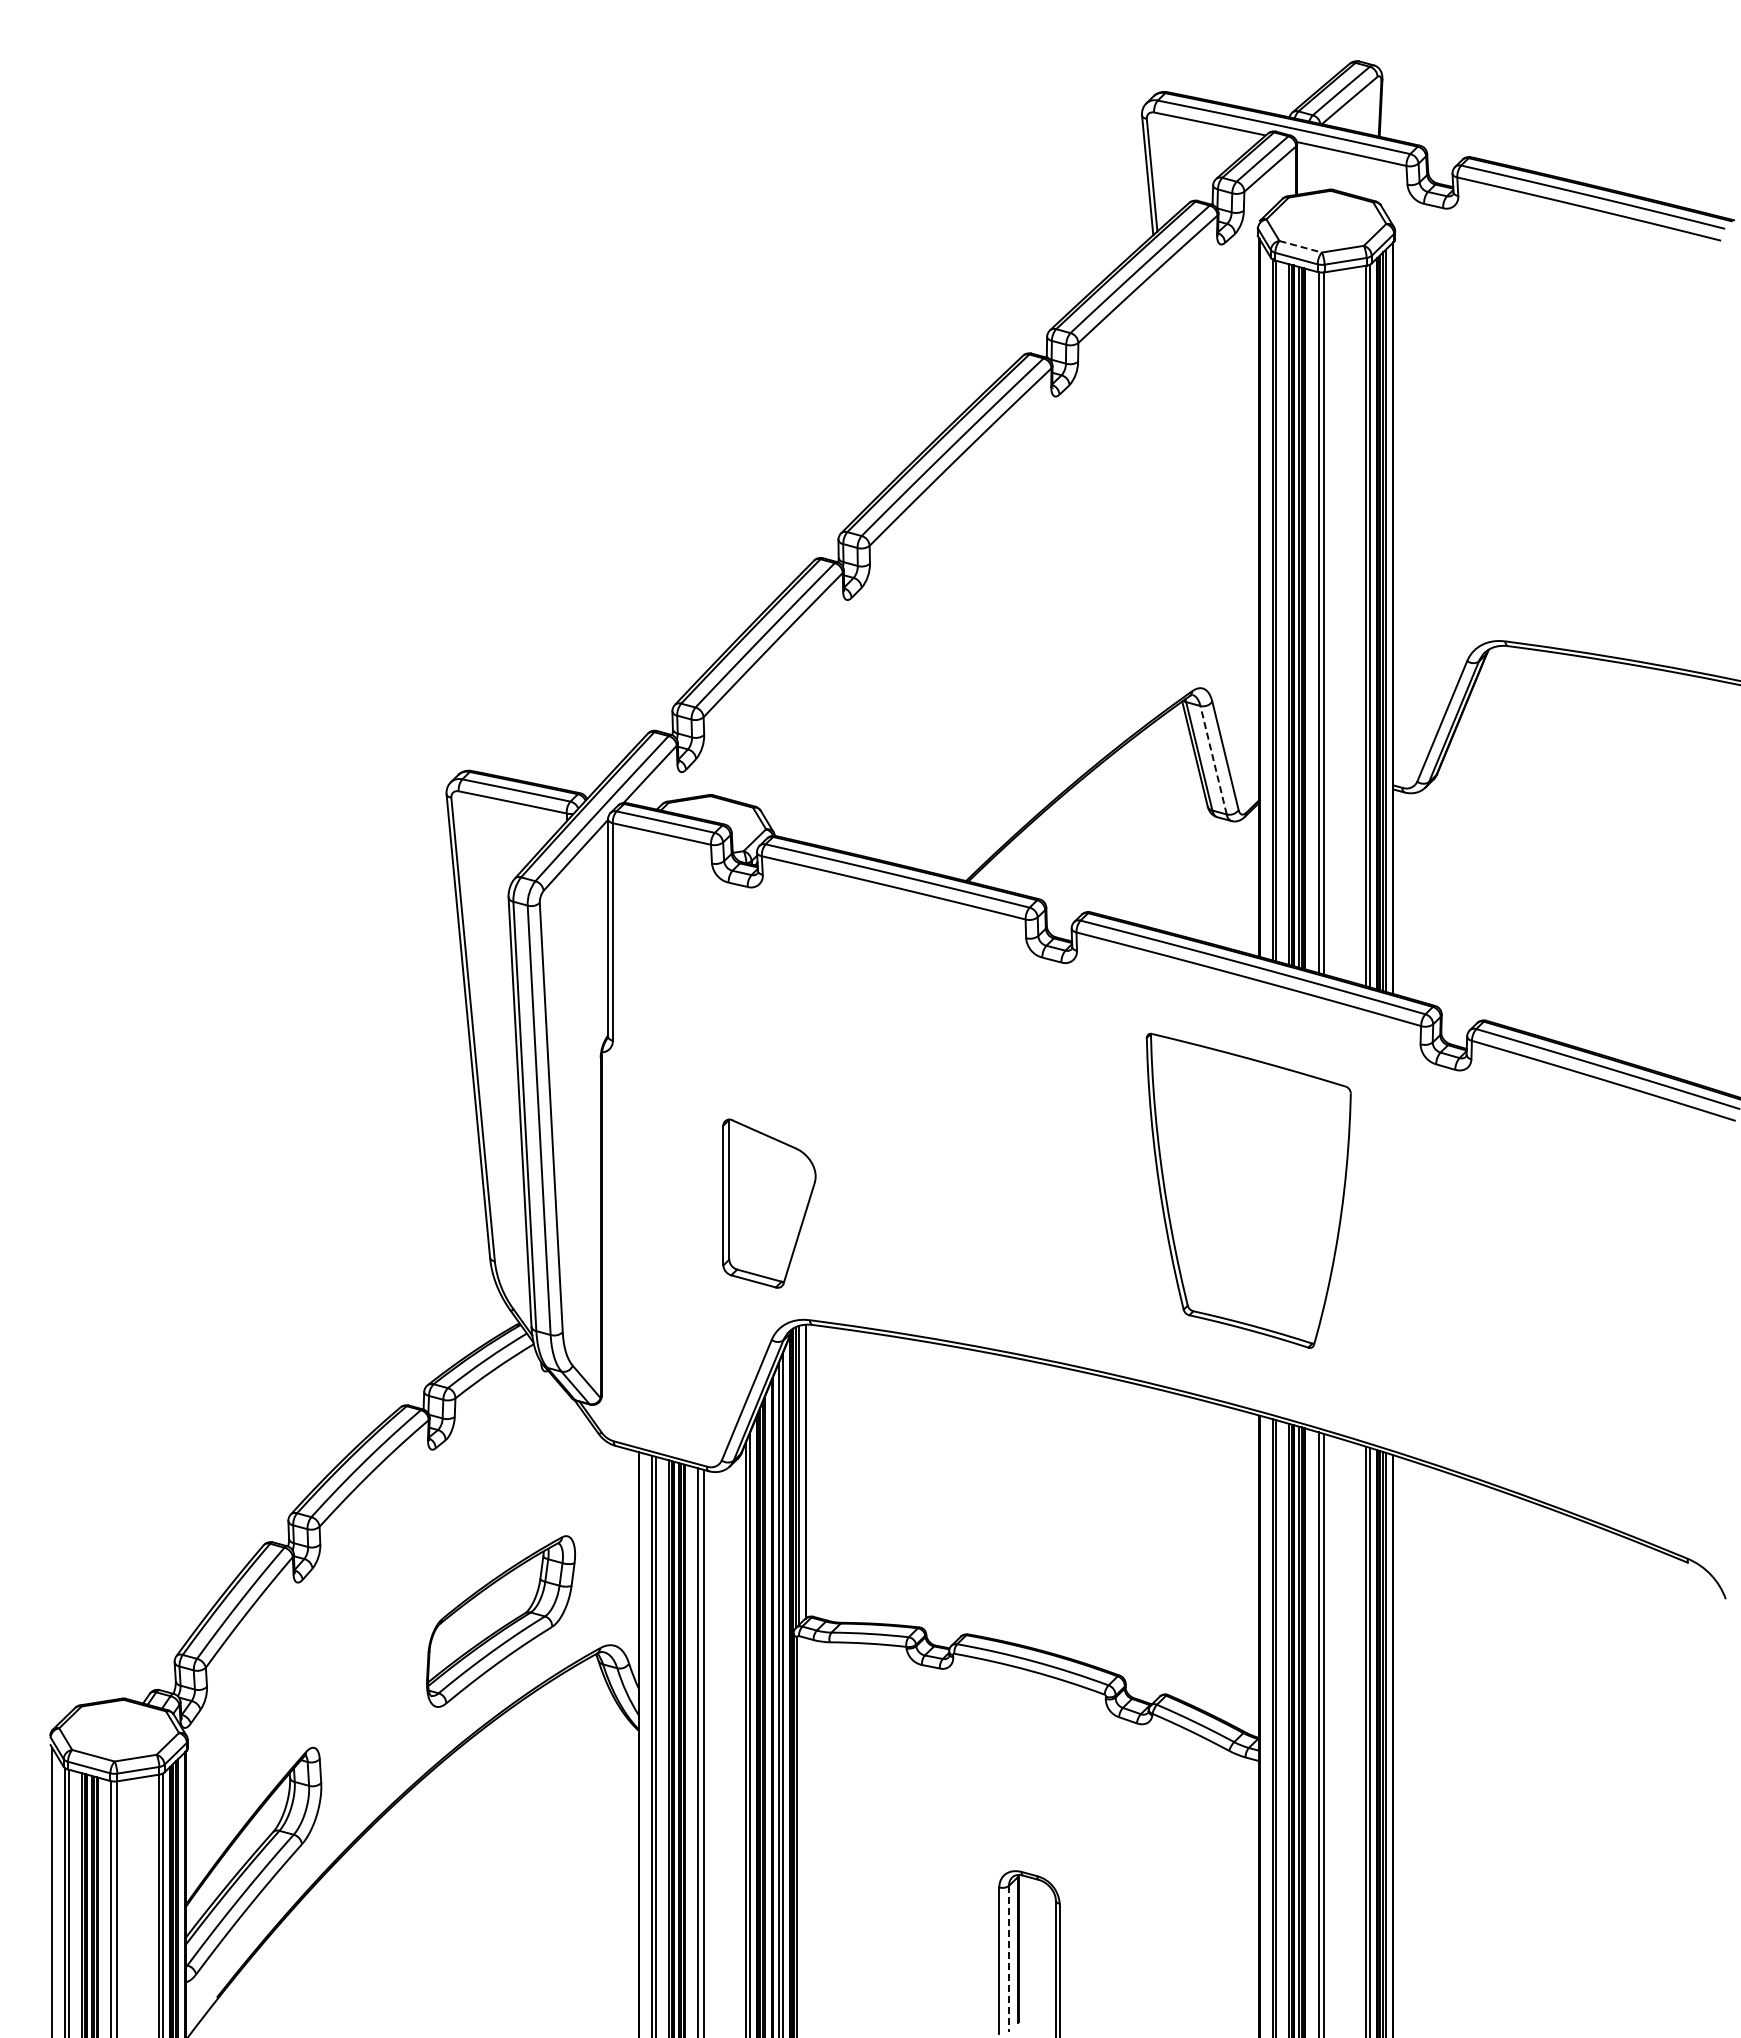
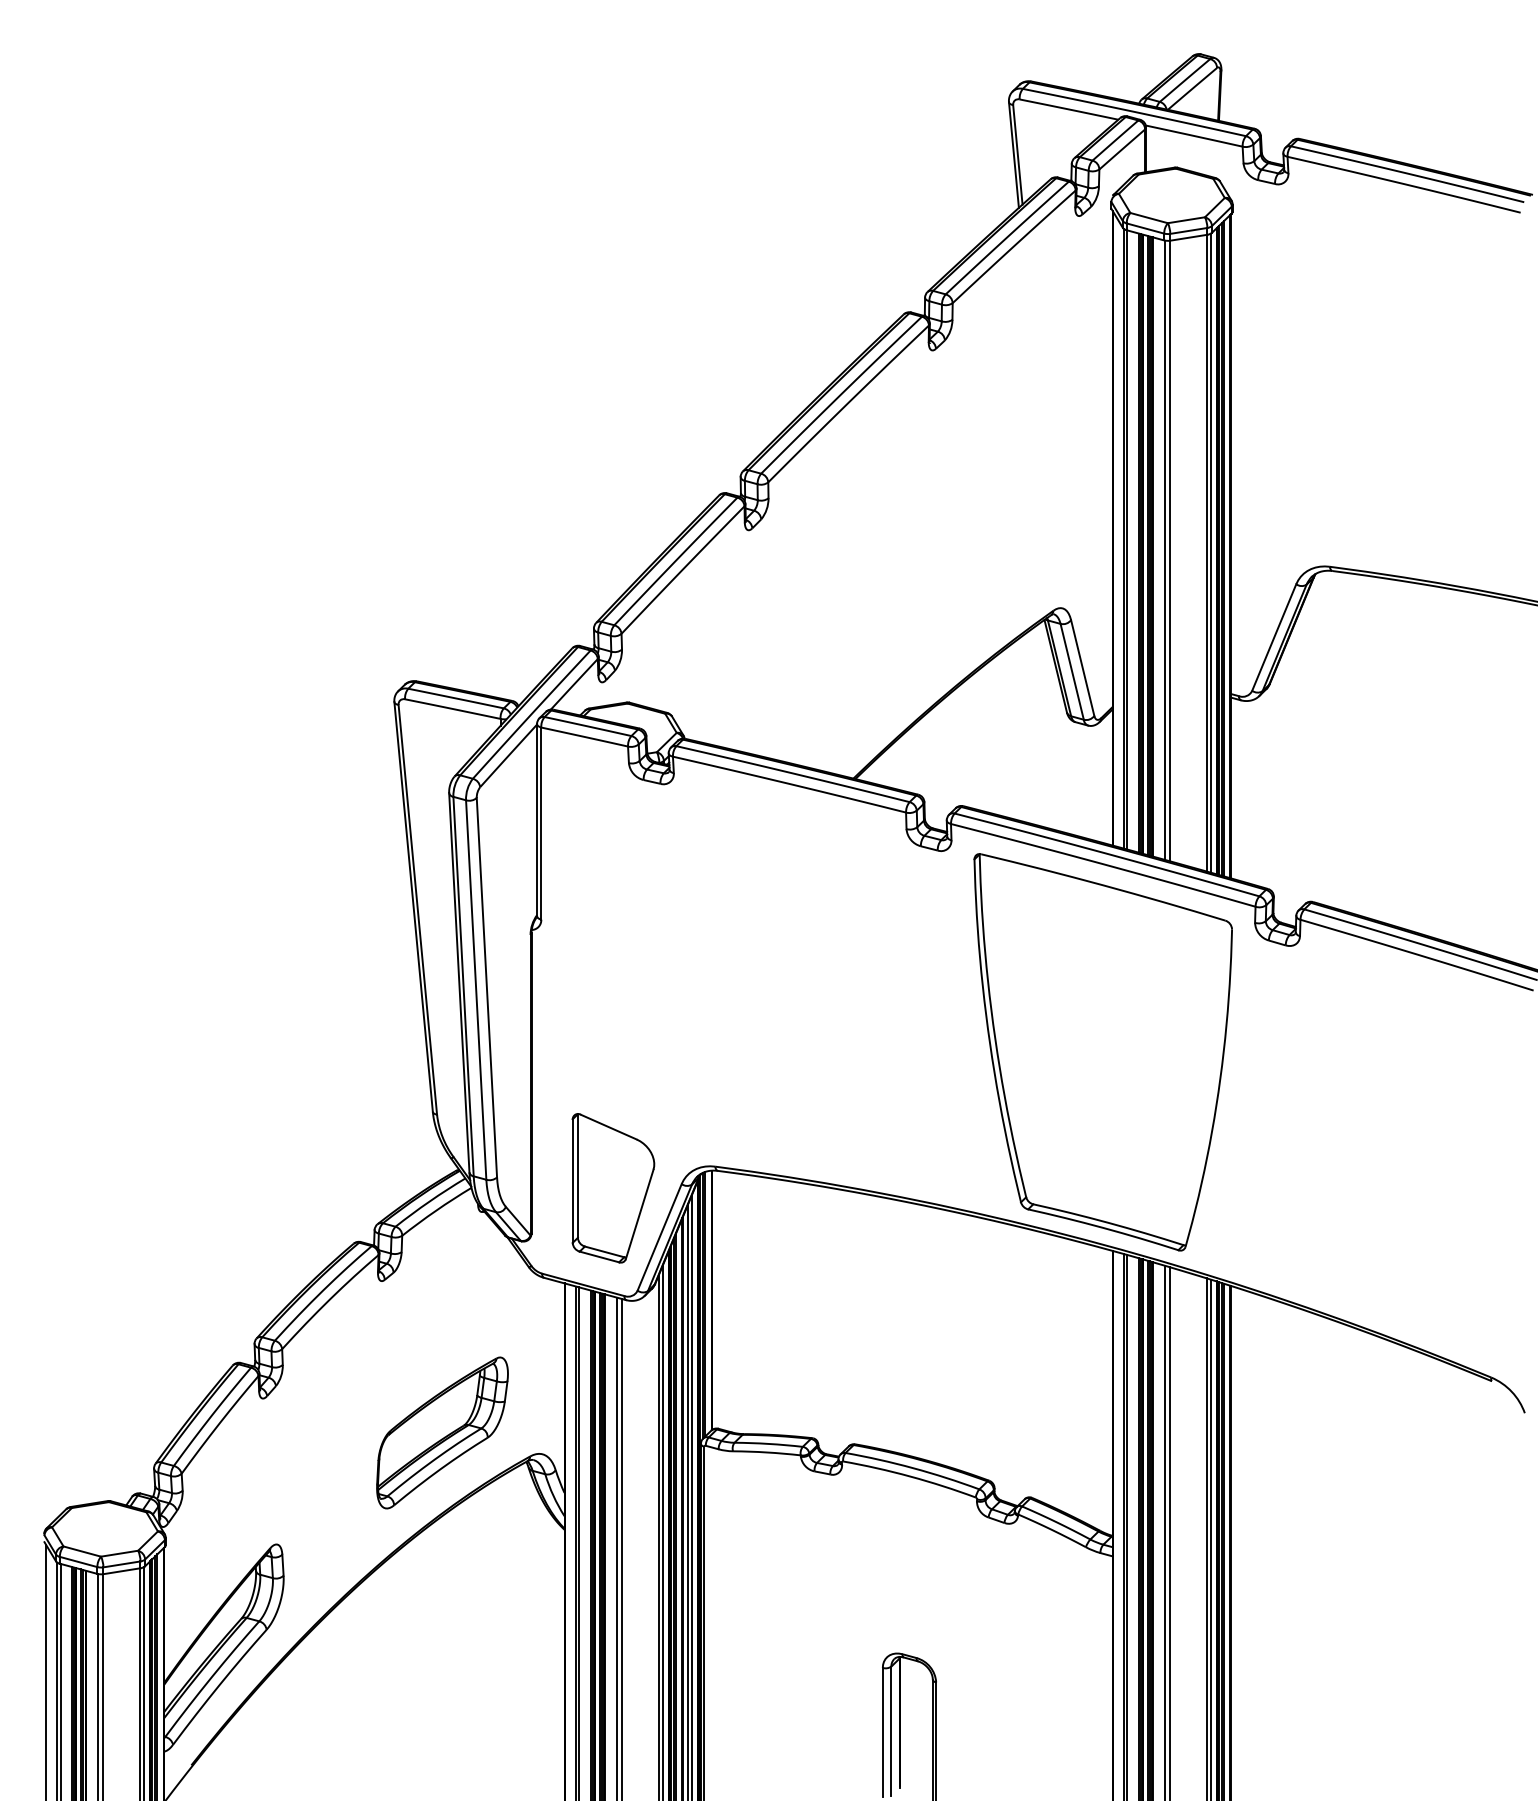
line: (1300, 246) -> (1148, 217), dashed -> solid
line: (1213, 760) -> (1072, 672), dashed -> solid
part: (1248, 1190) -> (1103, 1052), size x1.43
part: (769, 1203) -> (613, 1188), moved
line: (1009, 1959) -> (891, 1731), dashed -> solid

